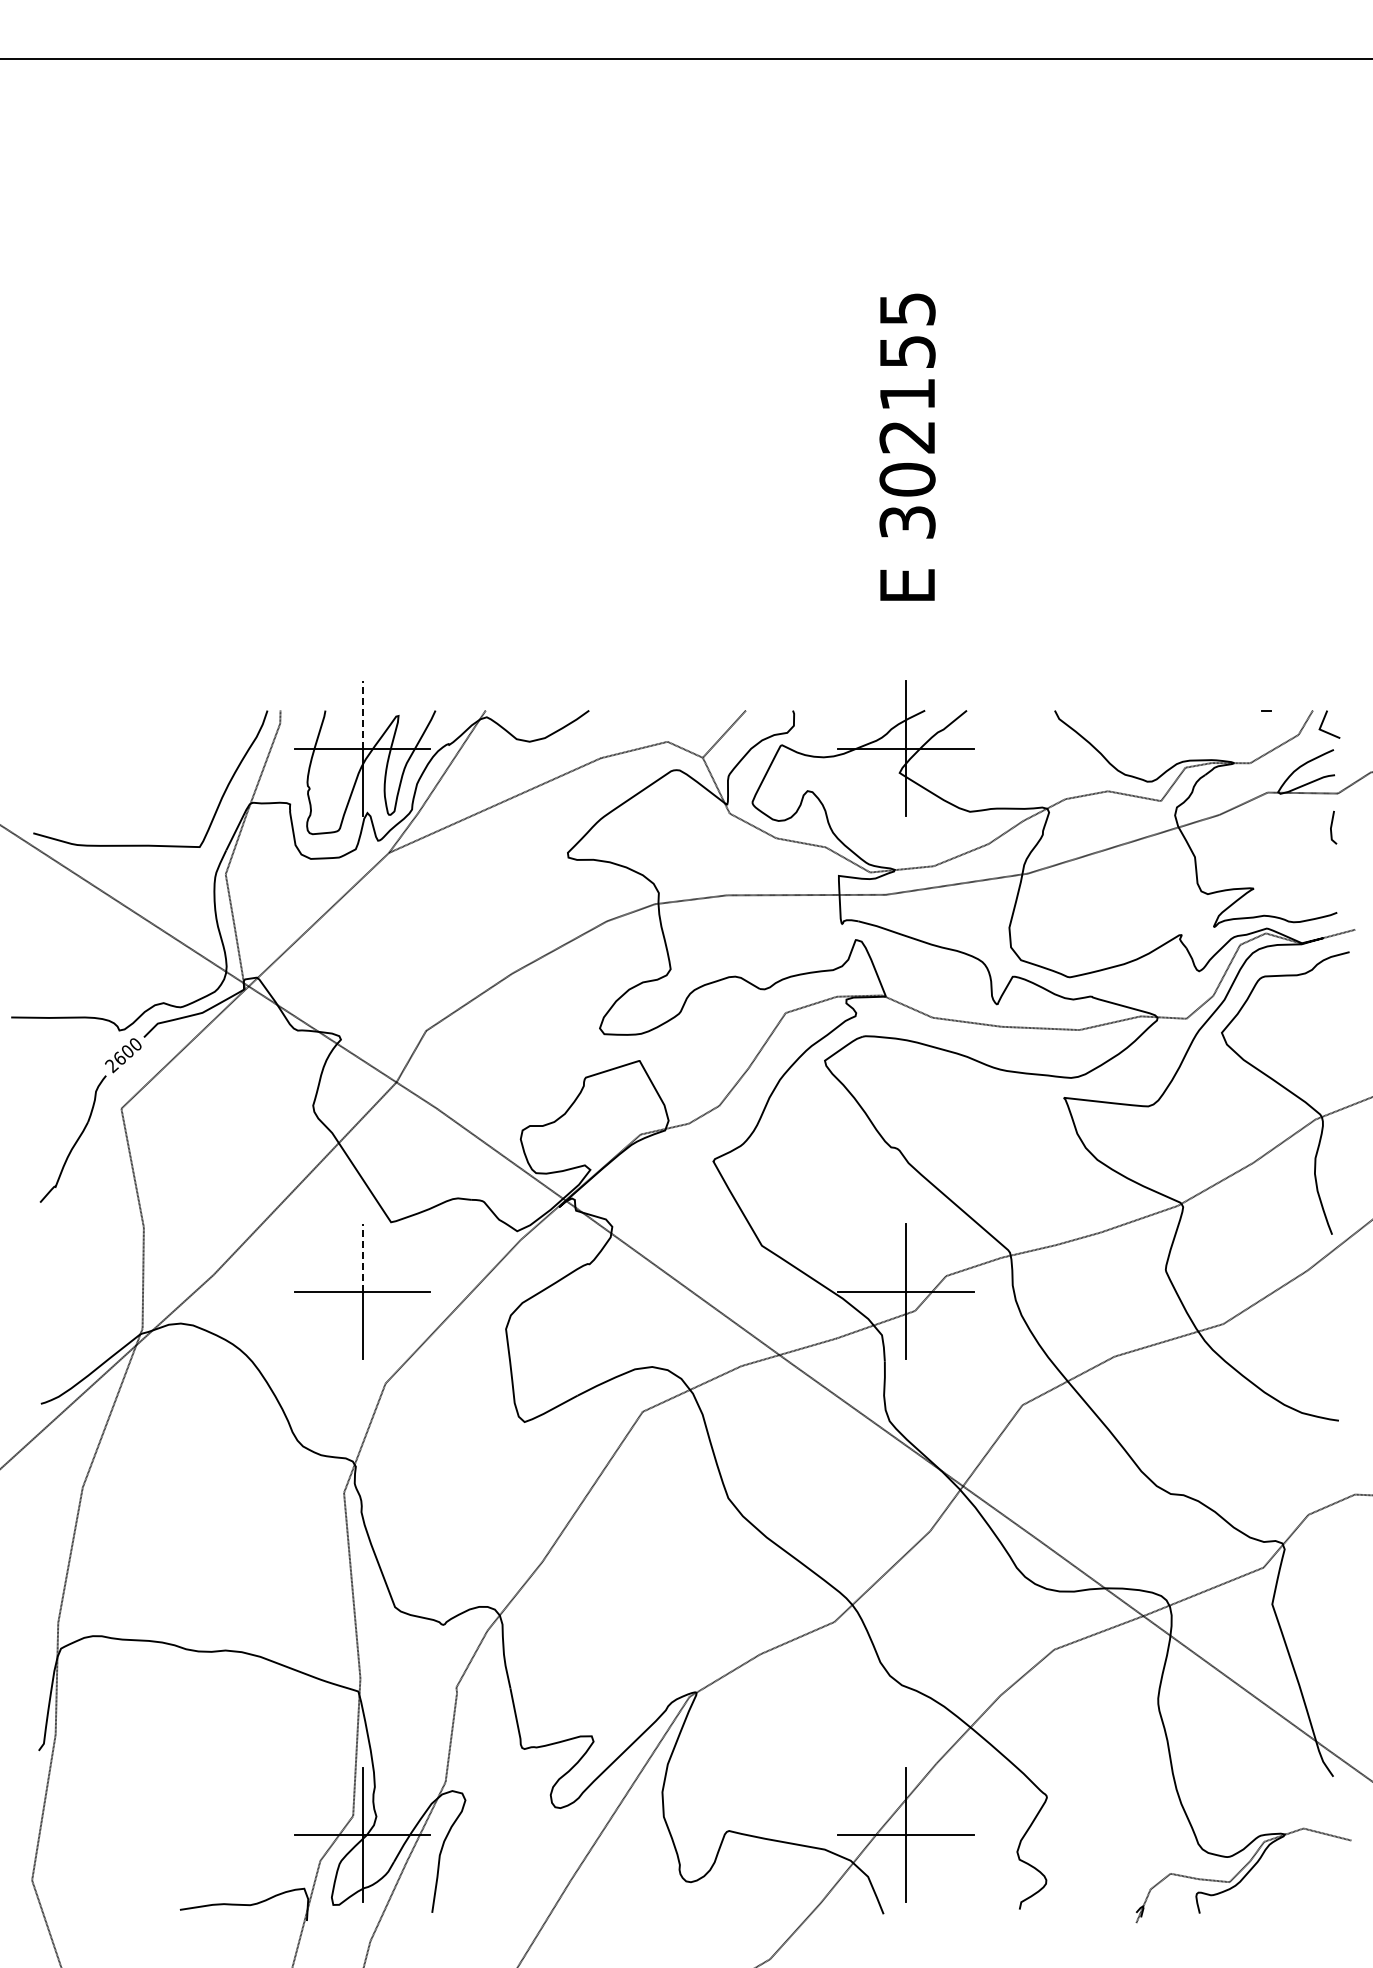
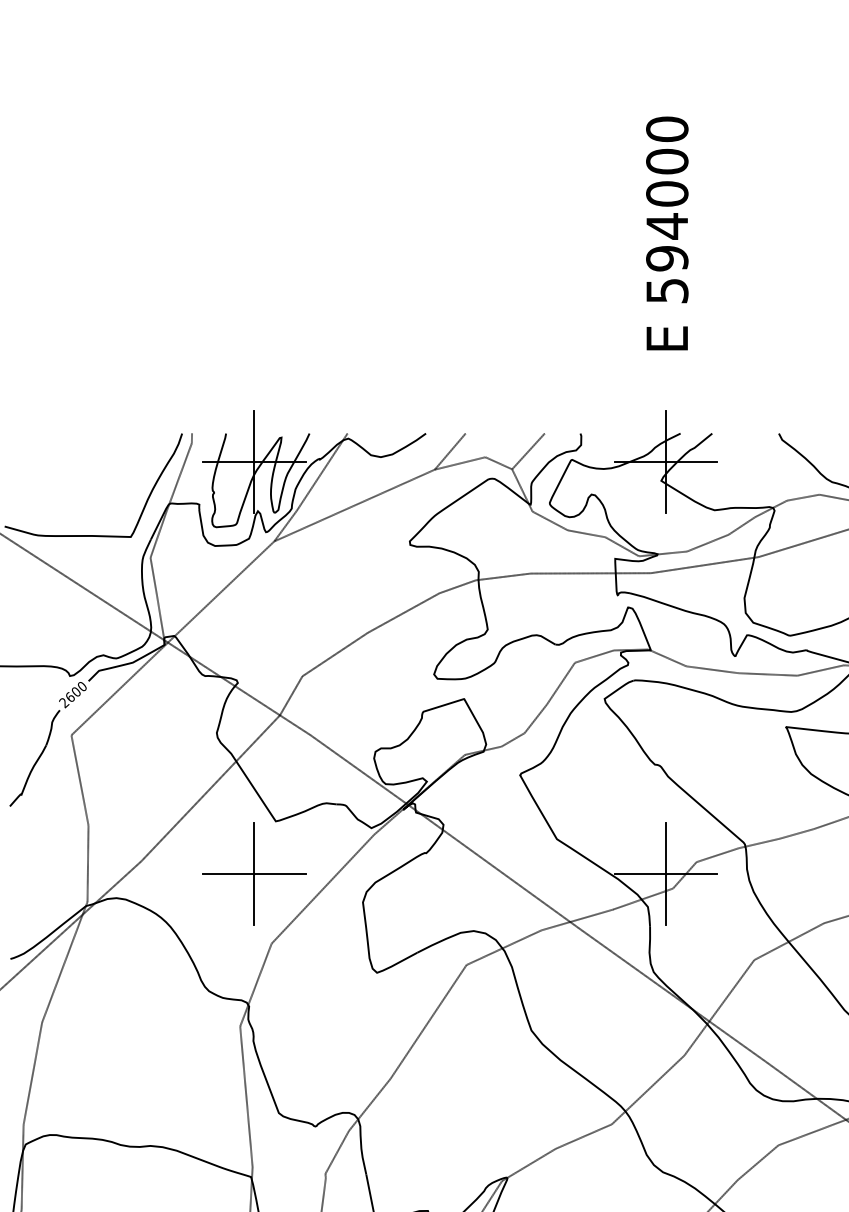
text: (907, 415) -> (667, 209), 302155 -> 594000
line: (362, 714) -> (254, 436), dashed -> solid
line: (620, 734) -> (449, 451), added
line: (362, 1258) -> (254, 848), dashed -> solid

